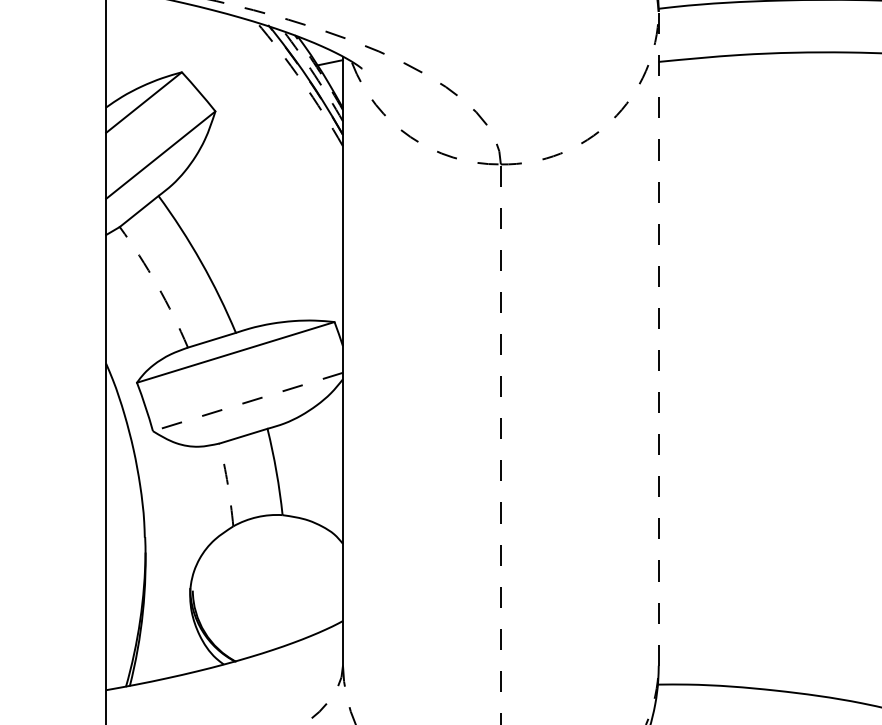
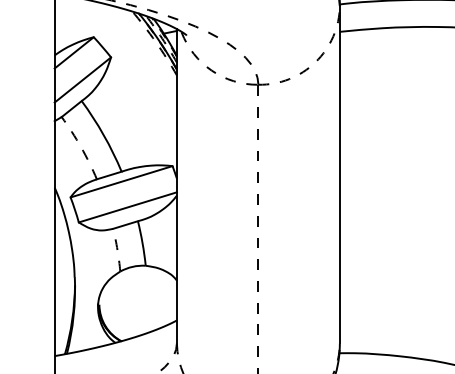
line: (658, 338) -> (339, 174), dashed -> solid
line: (247, 402) -> (127, 207), dashed -> solid

